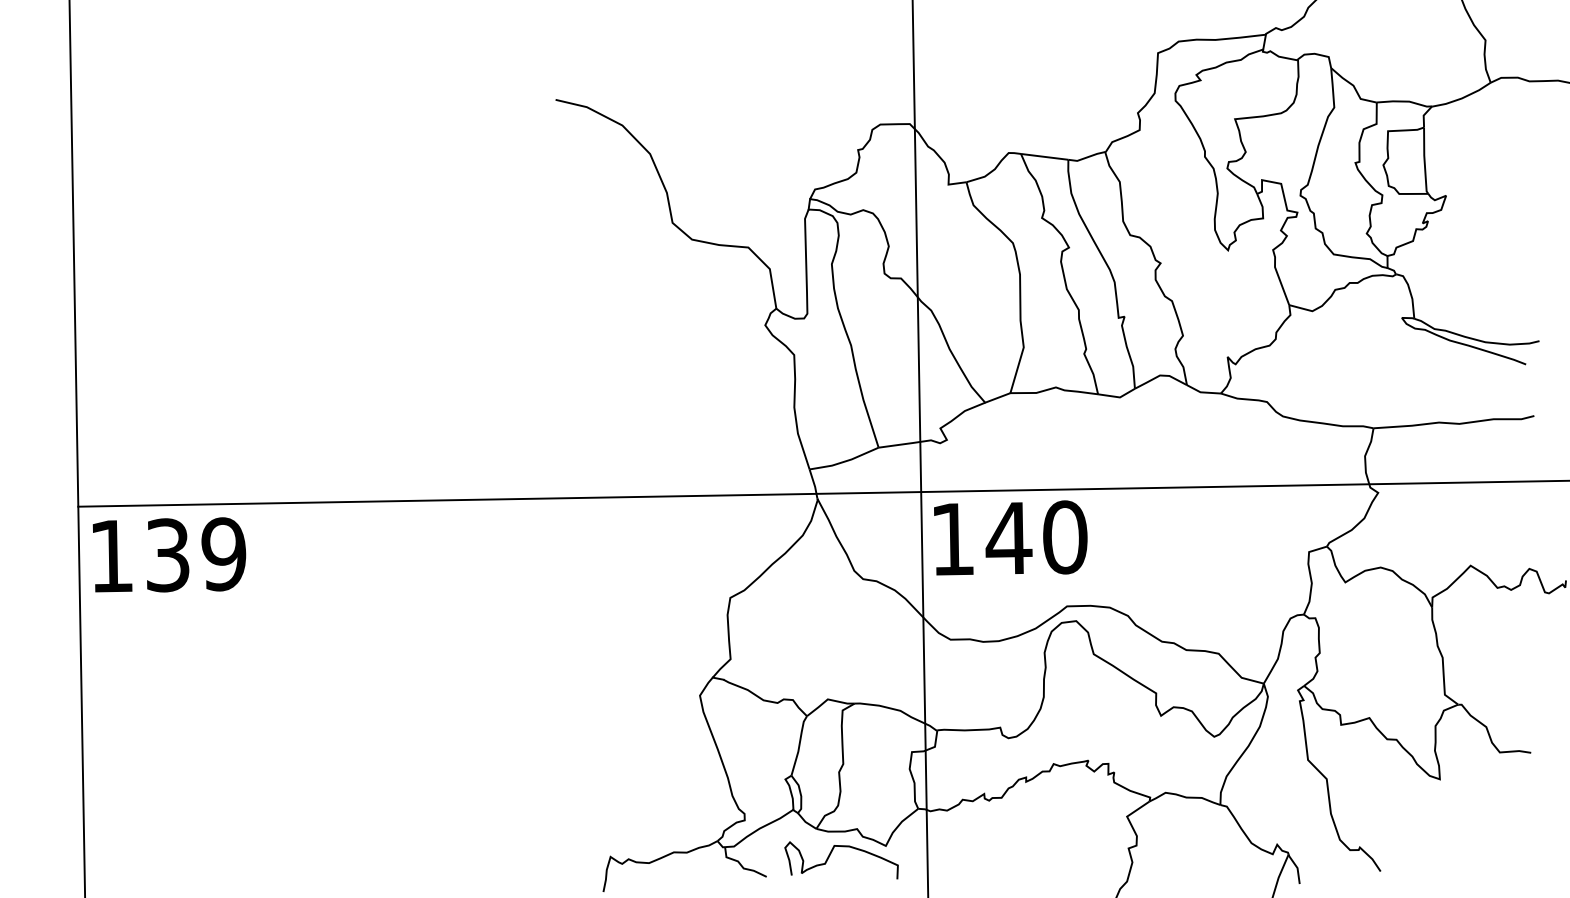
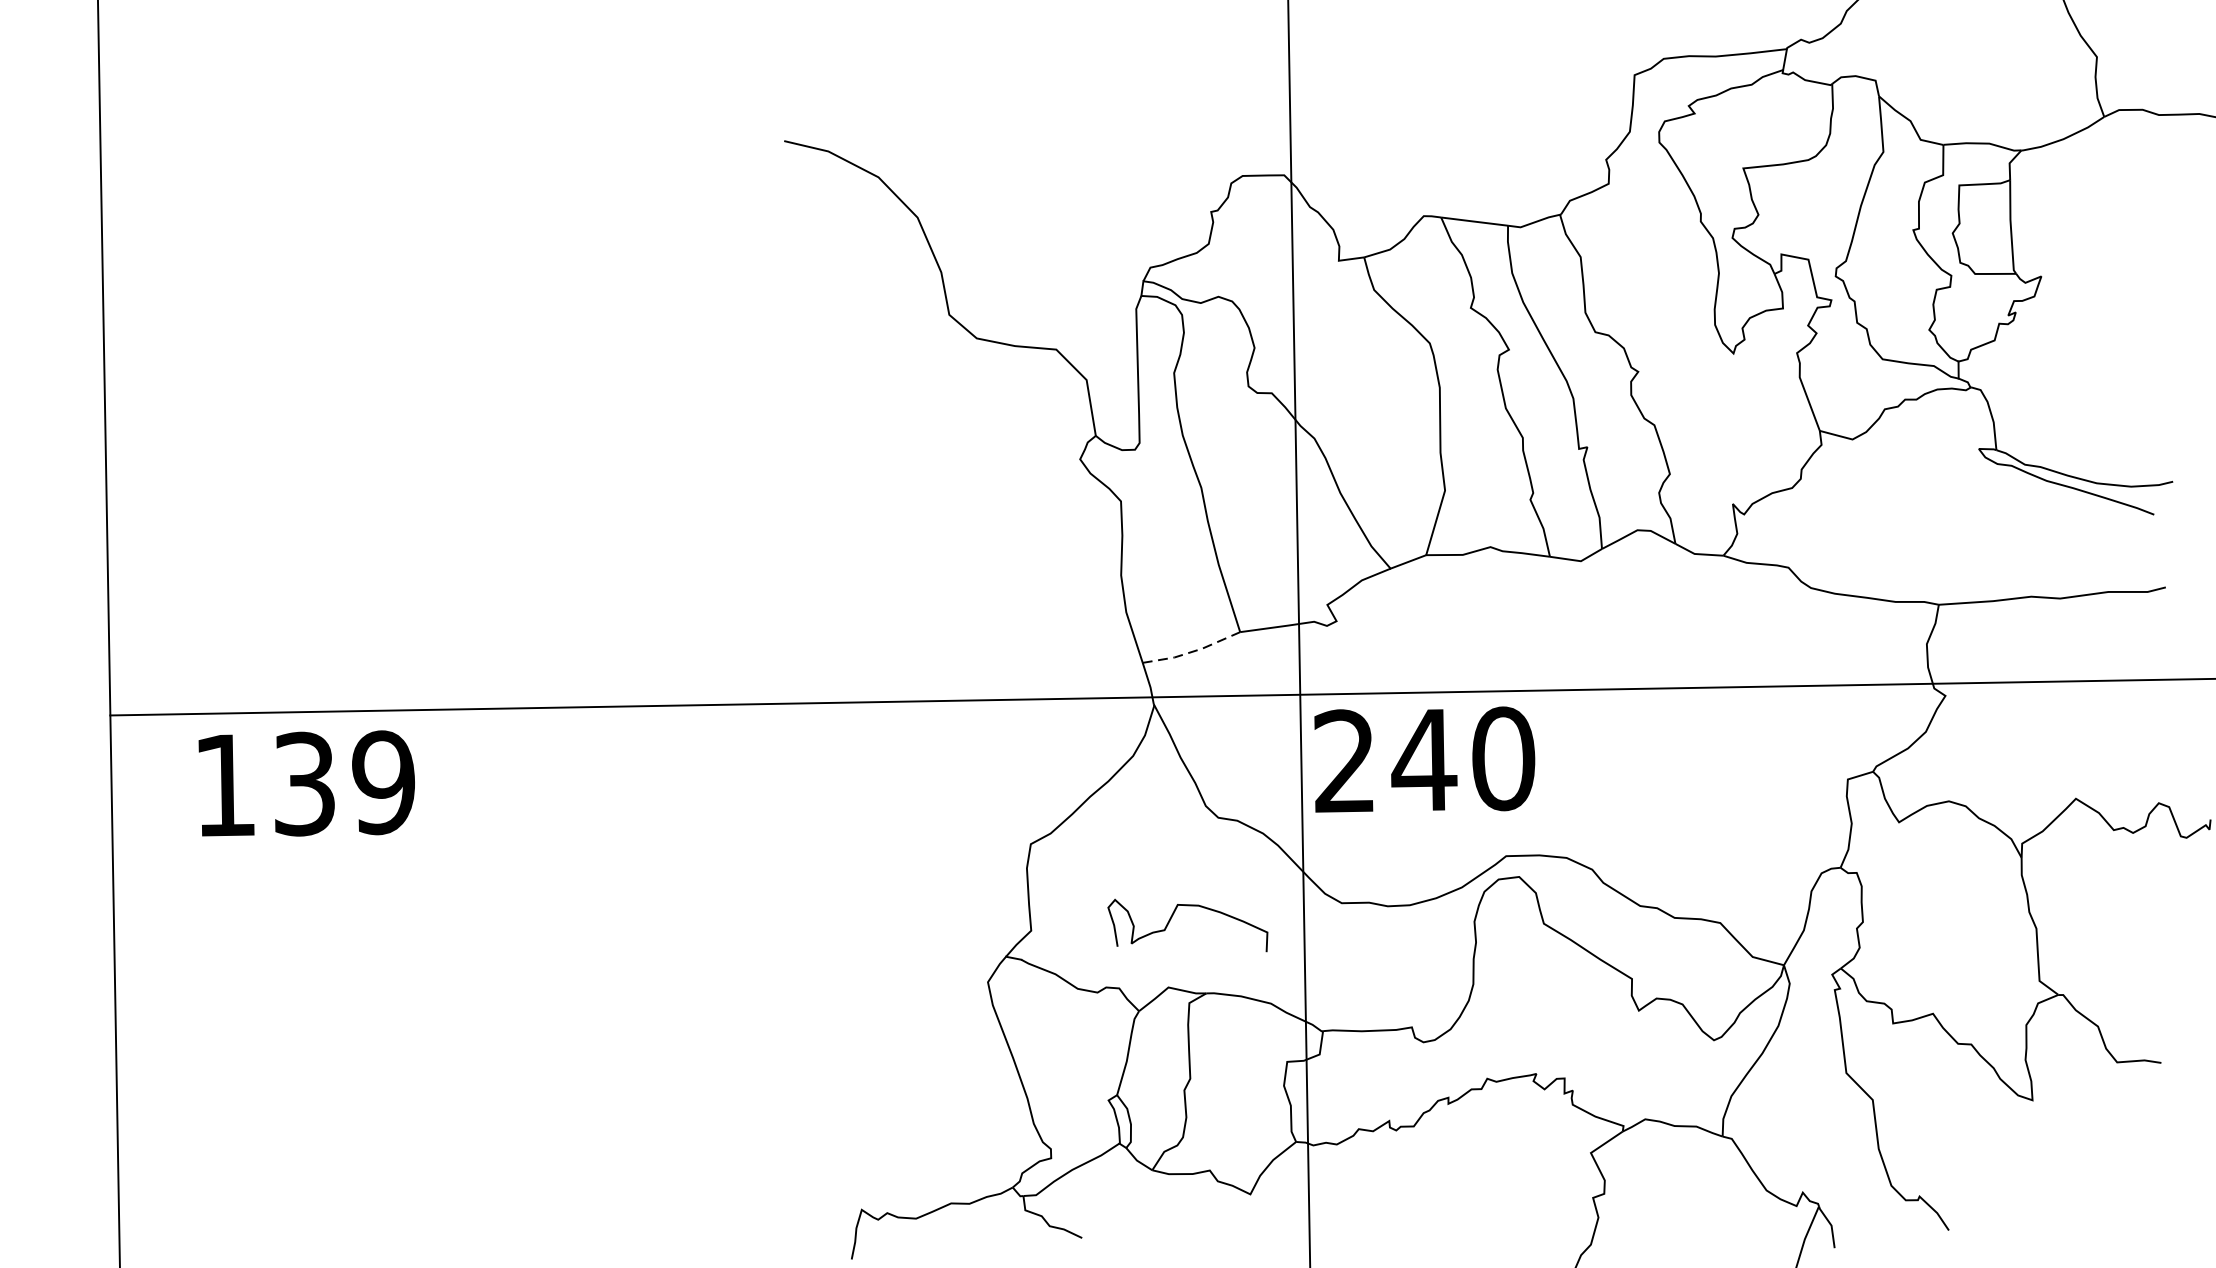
line: (845, 461) -> (1193, 651), solid -> dashed
text: (952, 538) -> (1344, 760), 140 -> 240
text: (169, 554) -> (306, 782), moved
curve: (830, 855) -> (1172, 918), moved

